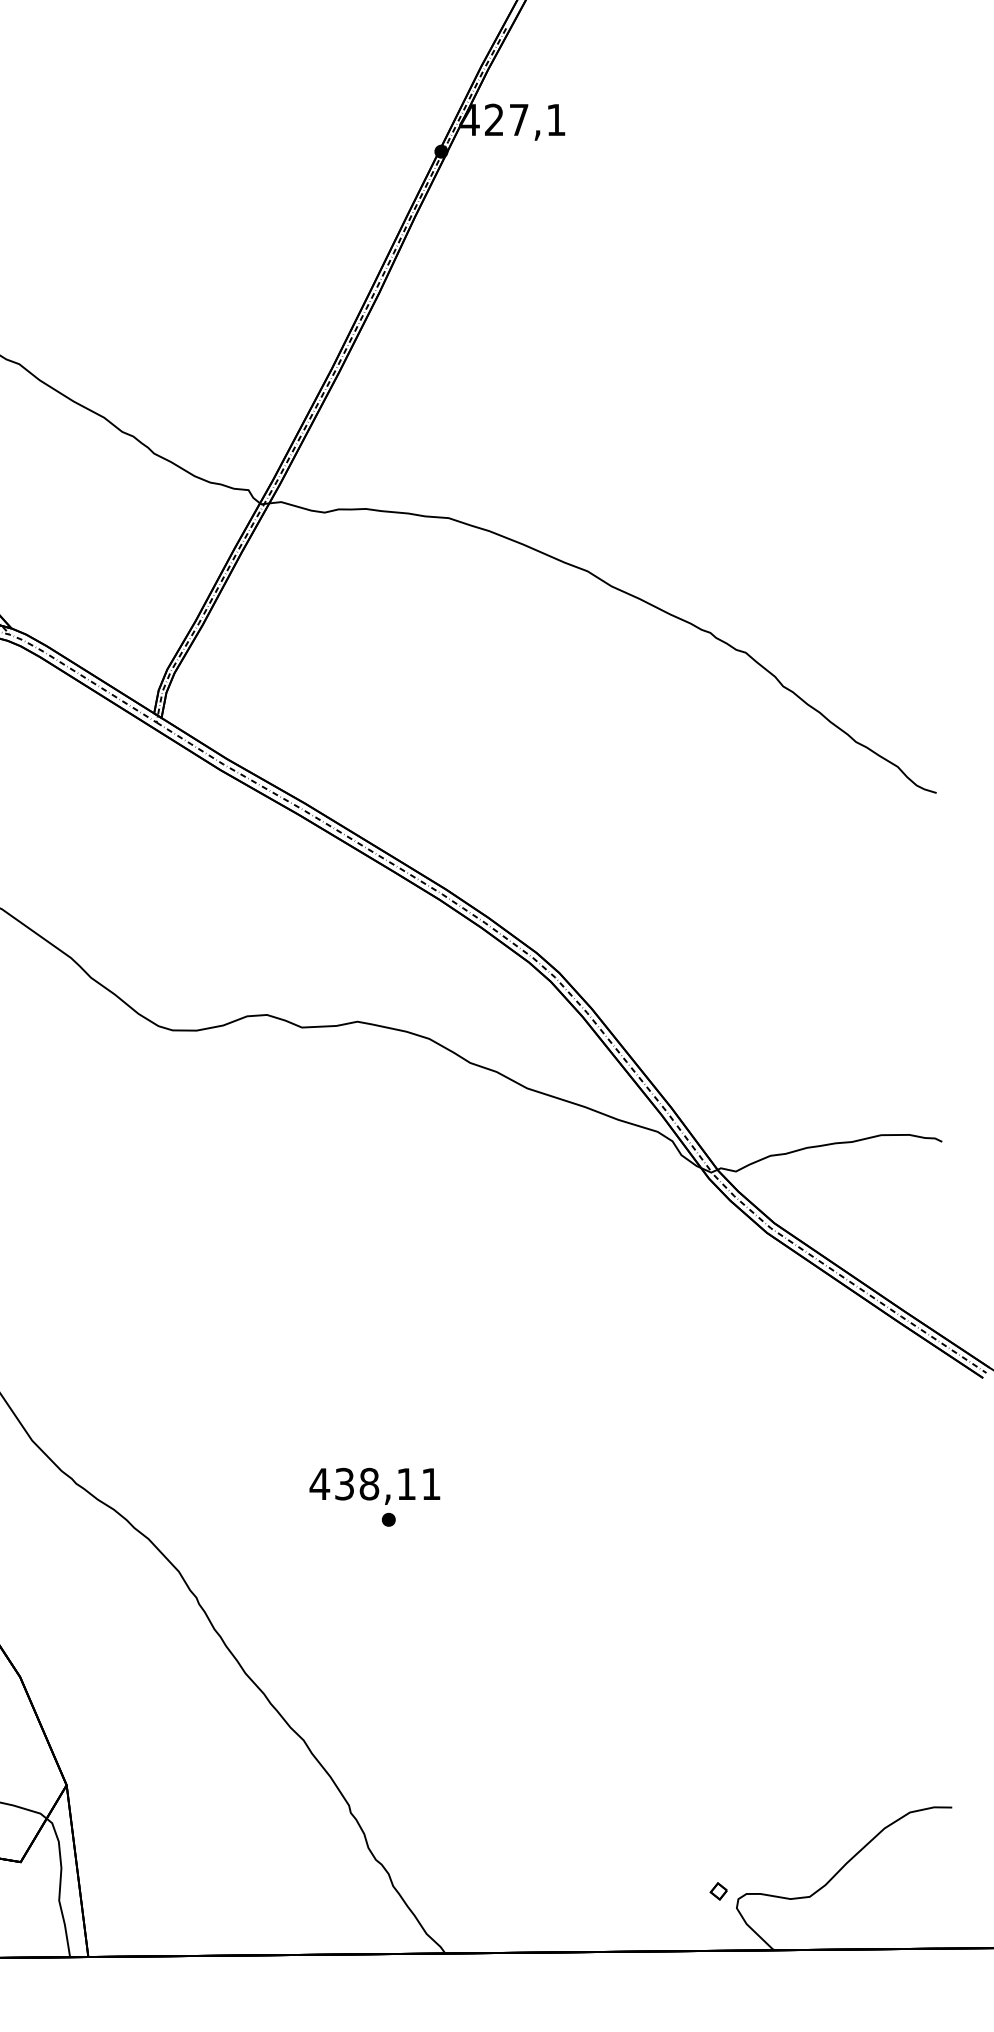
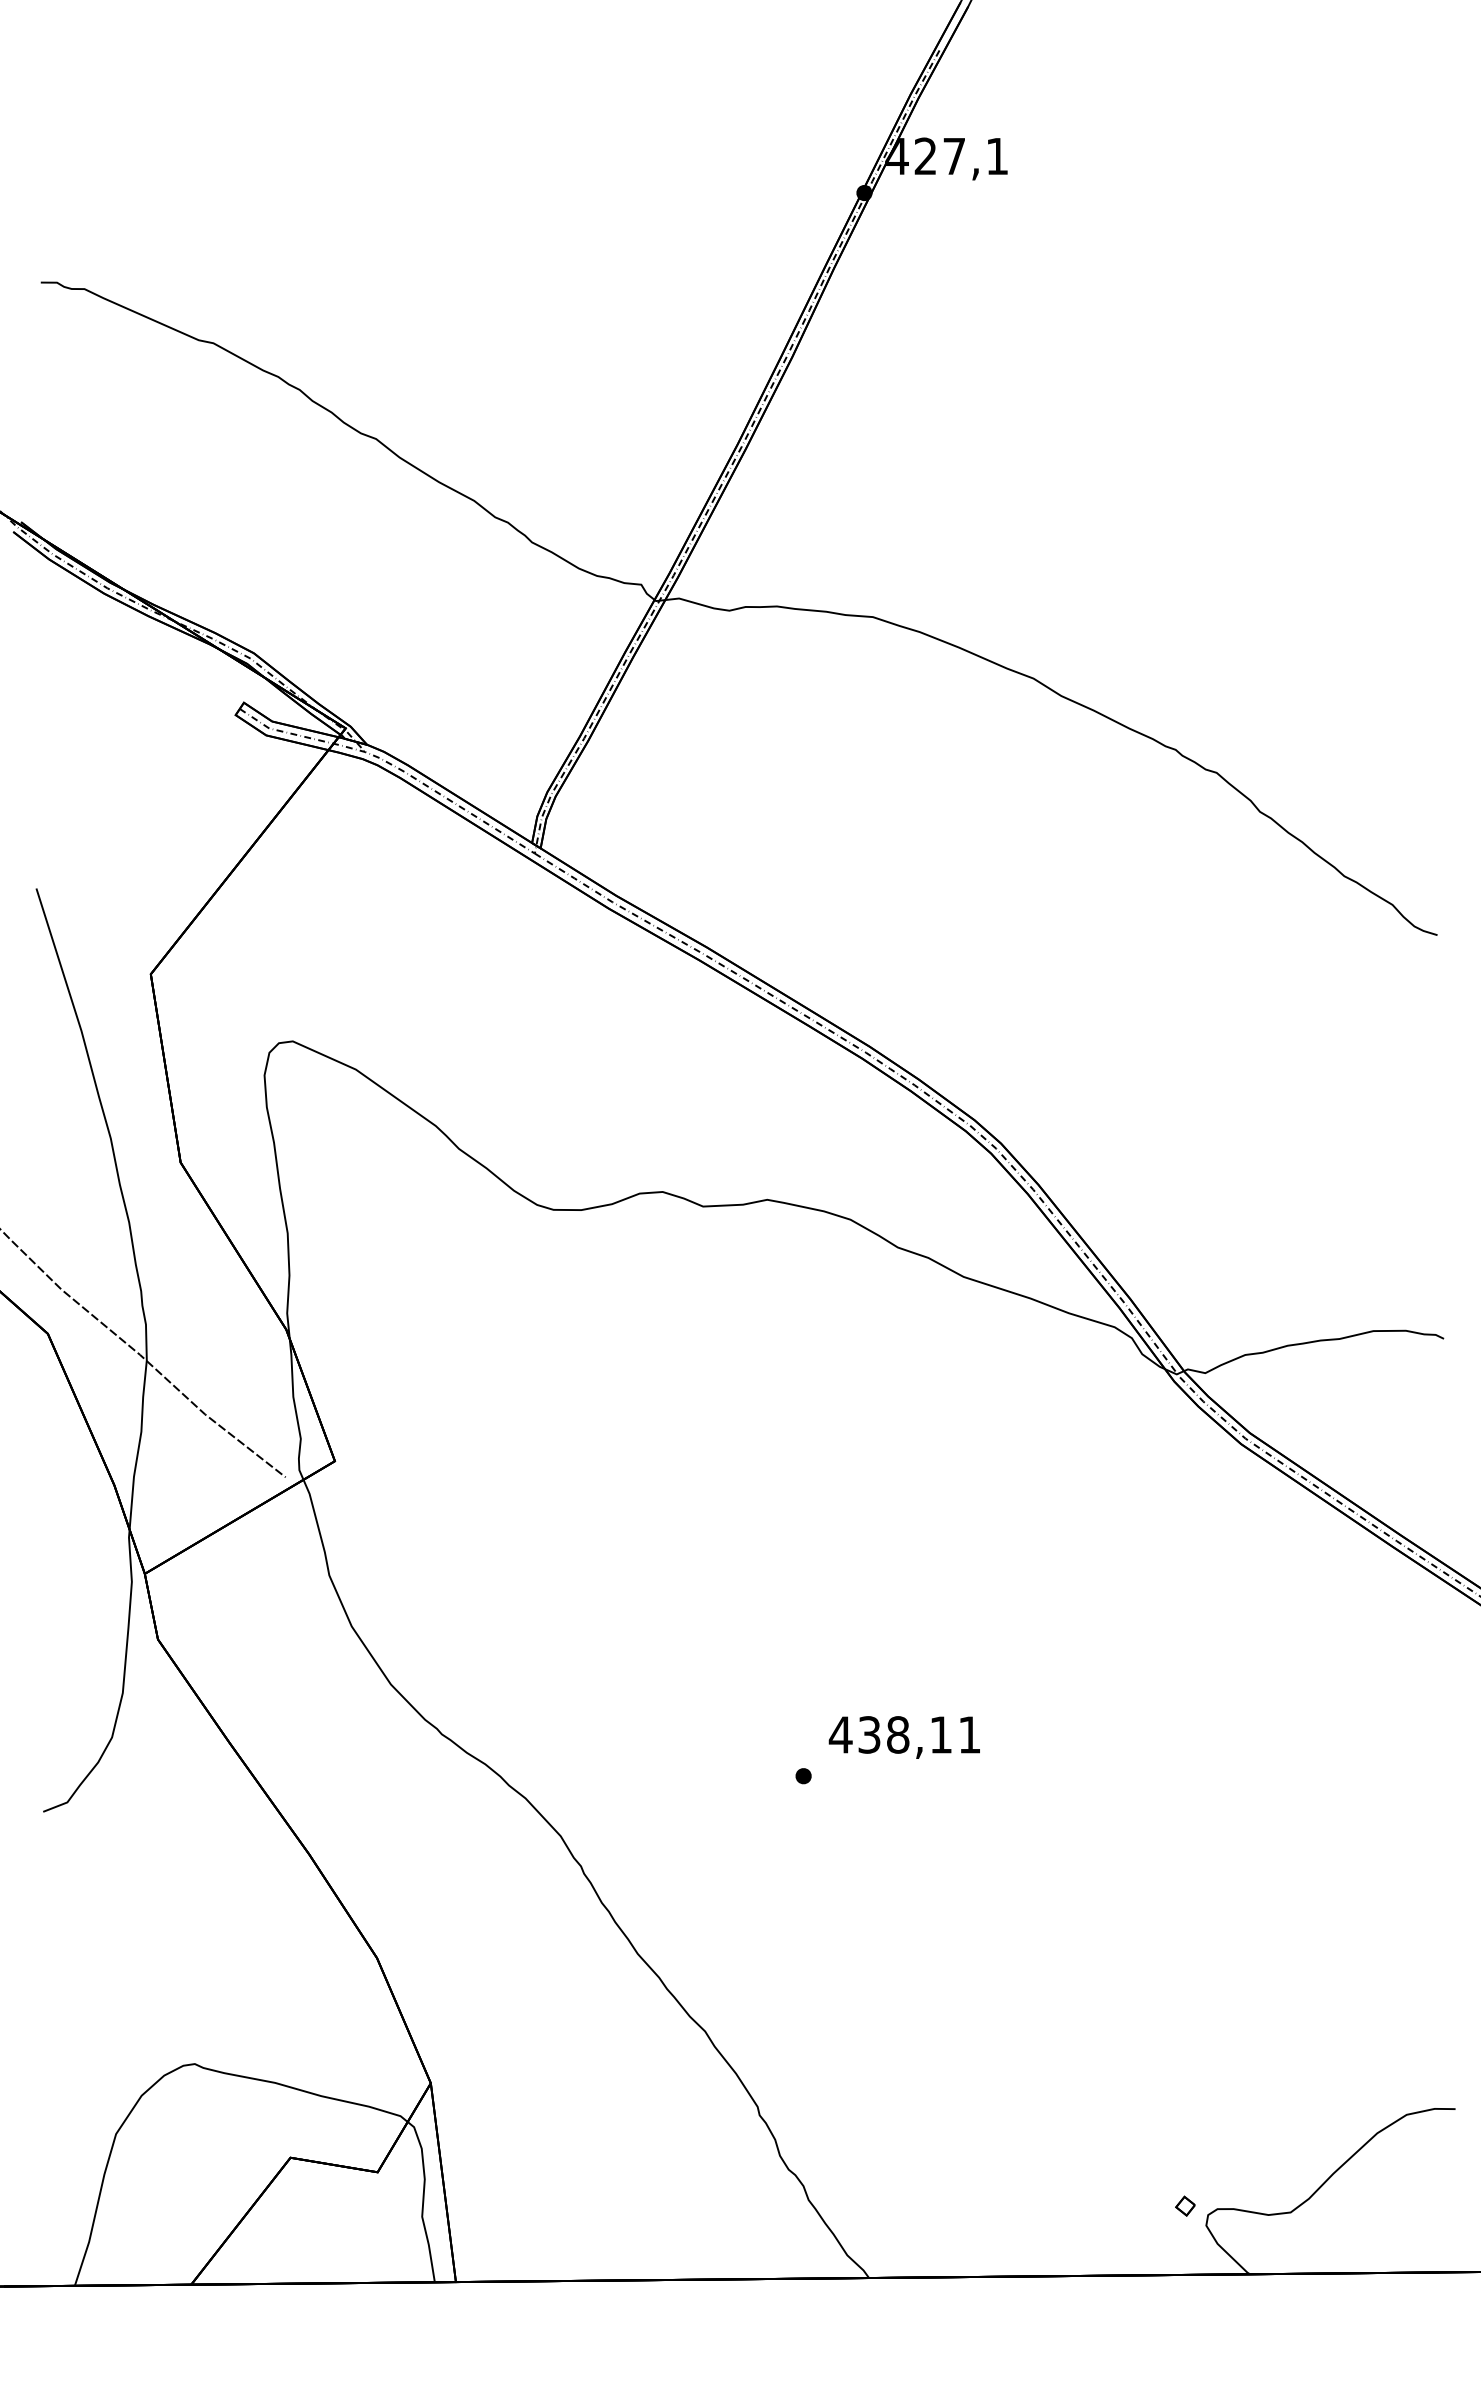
text: (374, 1486) -> (903, 1737), moved

